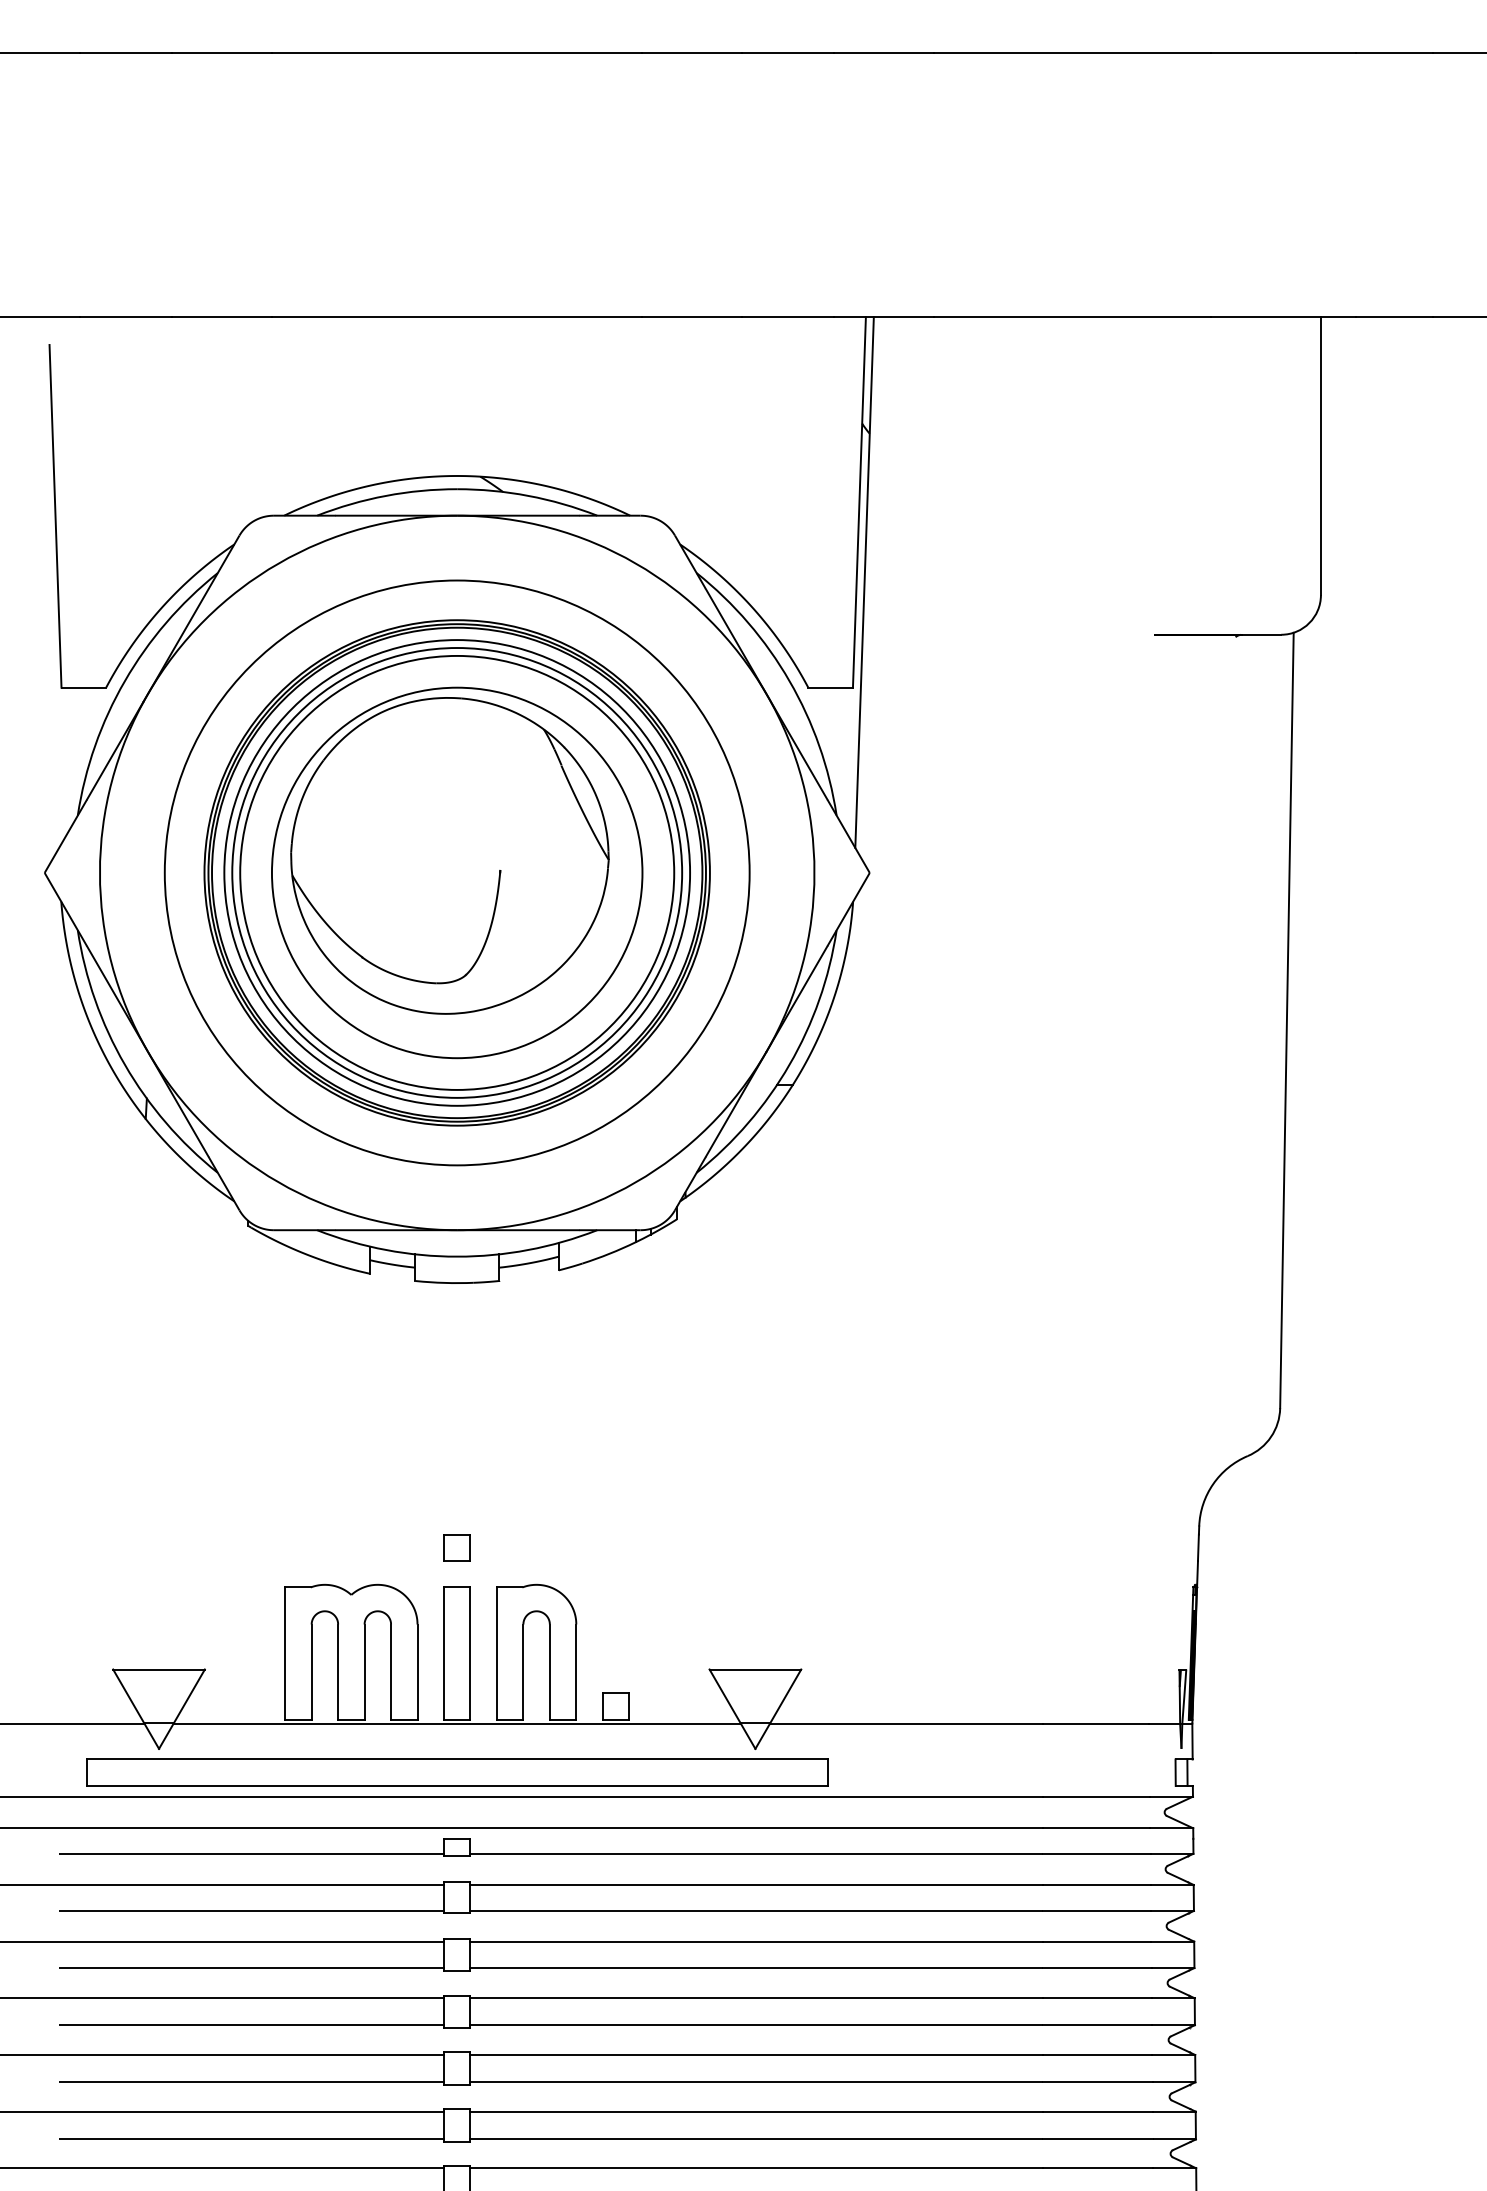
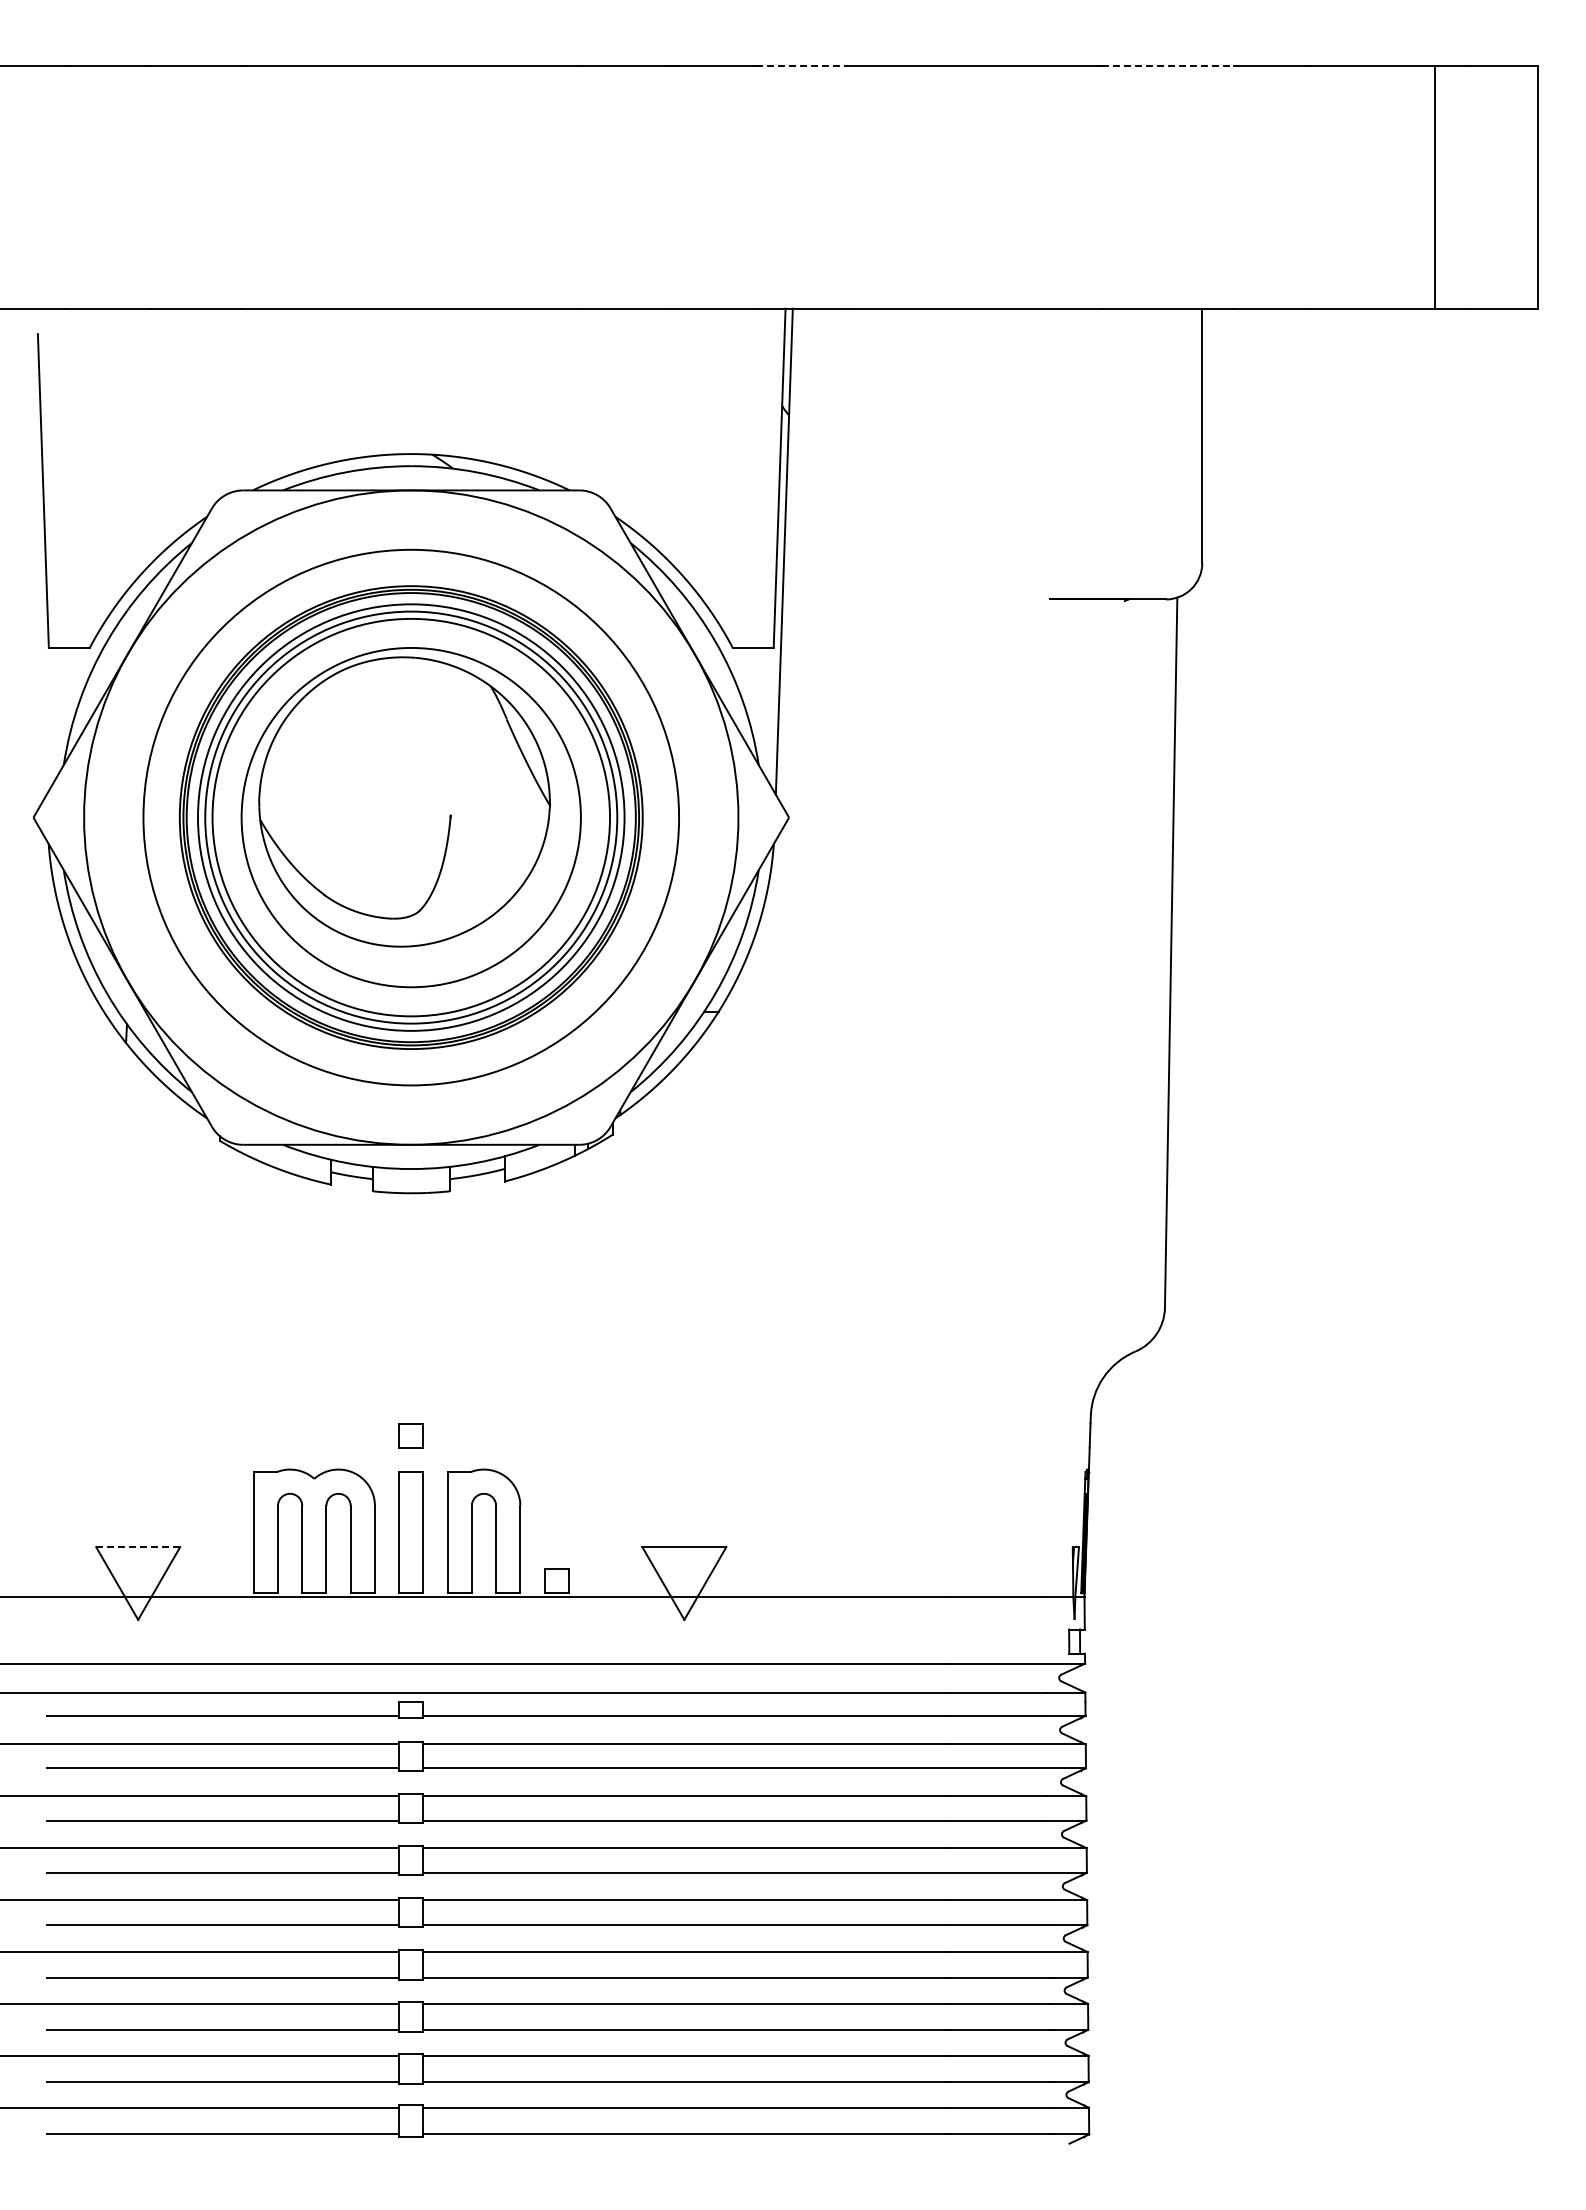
line: (883, 52) -> (801, 66), solid -> dashed
line: (1284, 52) -> (1168, 66), solid -> dashed
line: (159, 1669) -> (138, 1547), solid -> dashed
part: (457, 1772) -> (411, 1641), removed

